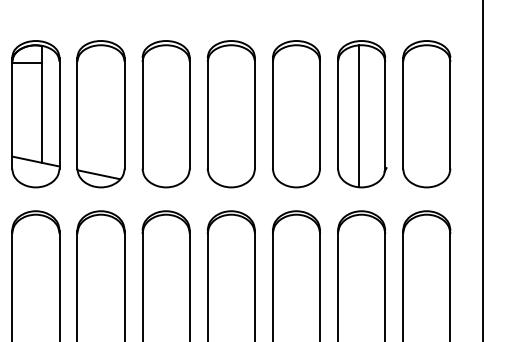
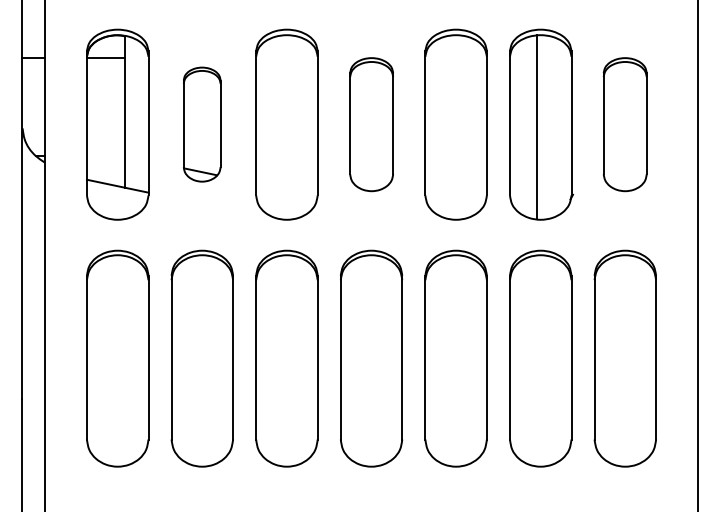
part: (100, 114) -> (201, 124), size x0.6
part: (231, 114) -> (371, 124), size x0.7
part: (426, 114) -> (624, 124), size x0.7

